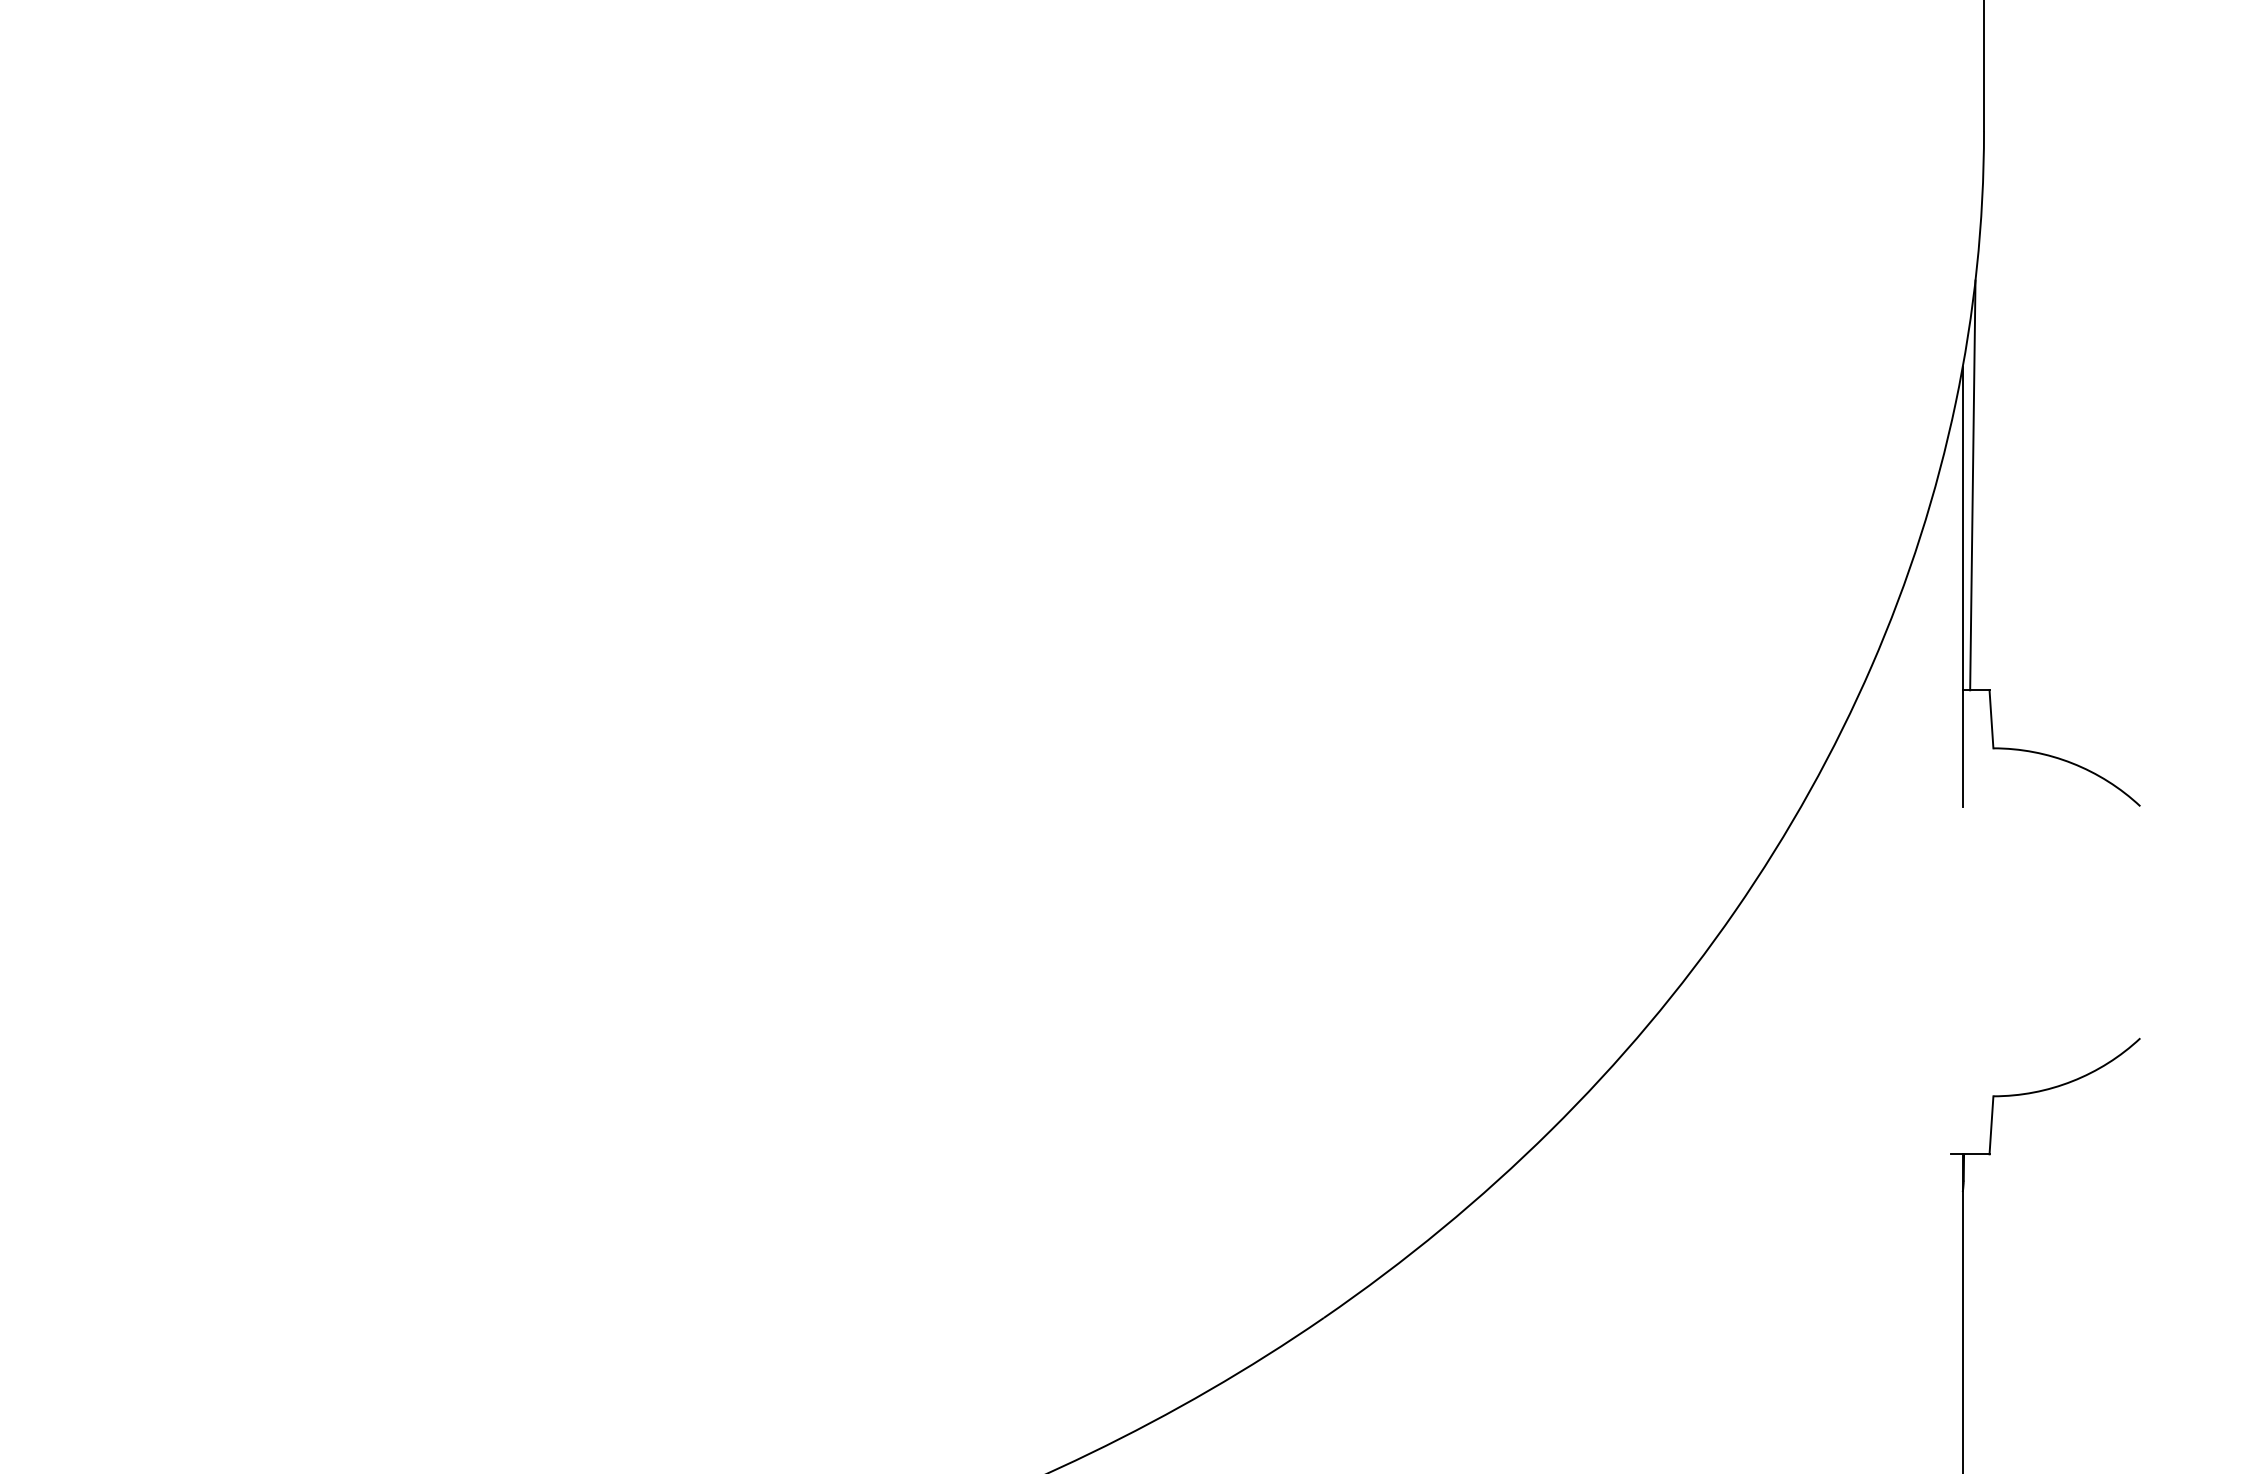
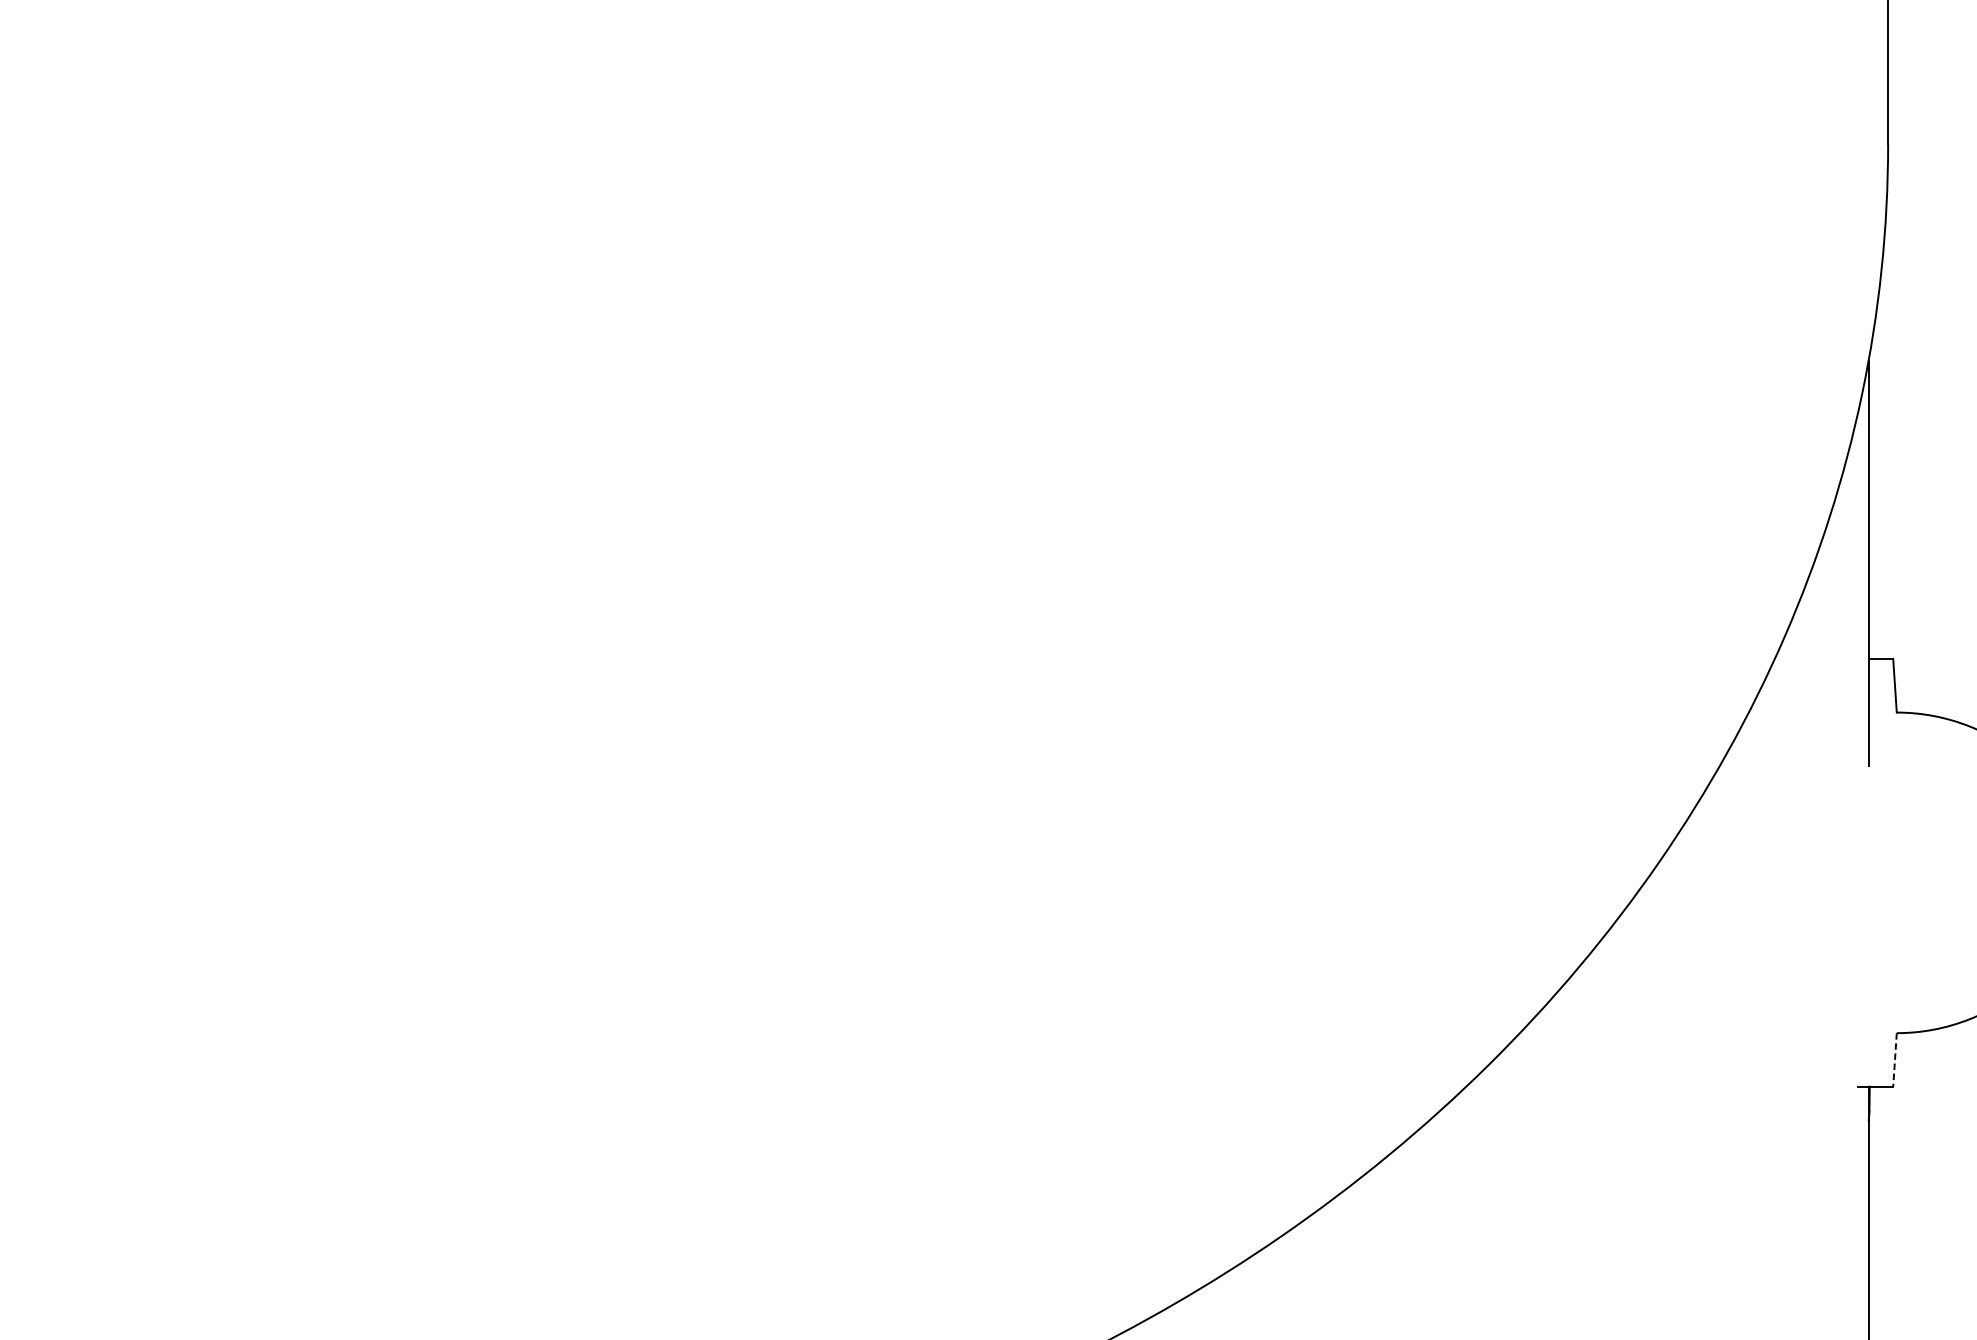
line: (1972, 485) -> (1877, 470), removed
line: (1991, 1125) -> (1895, 1060), solid -> dashed

